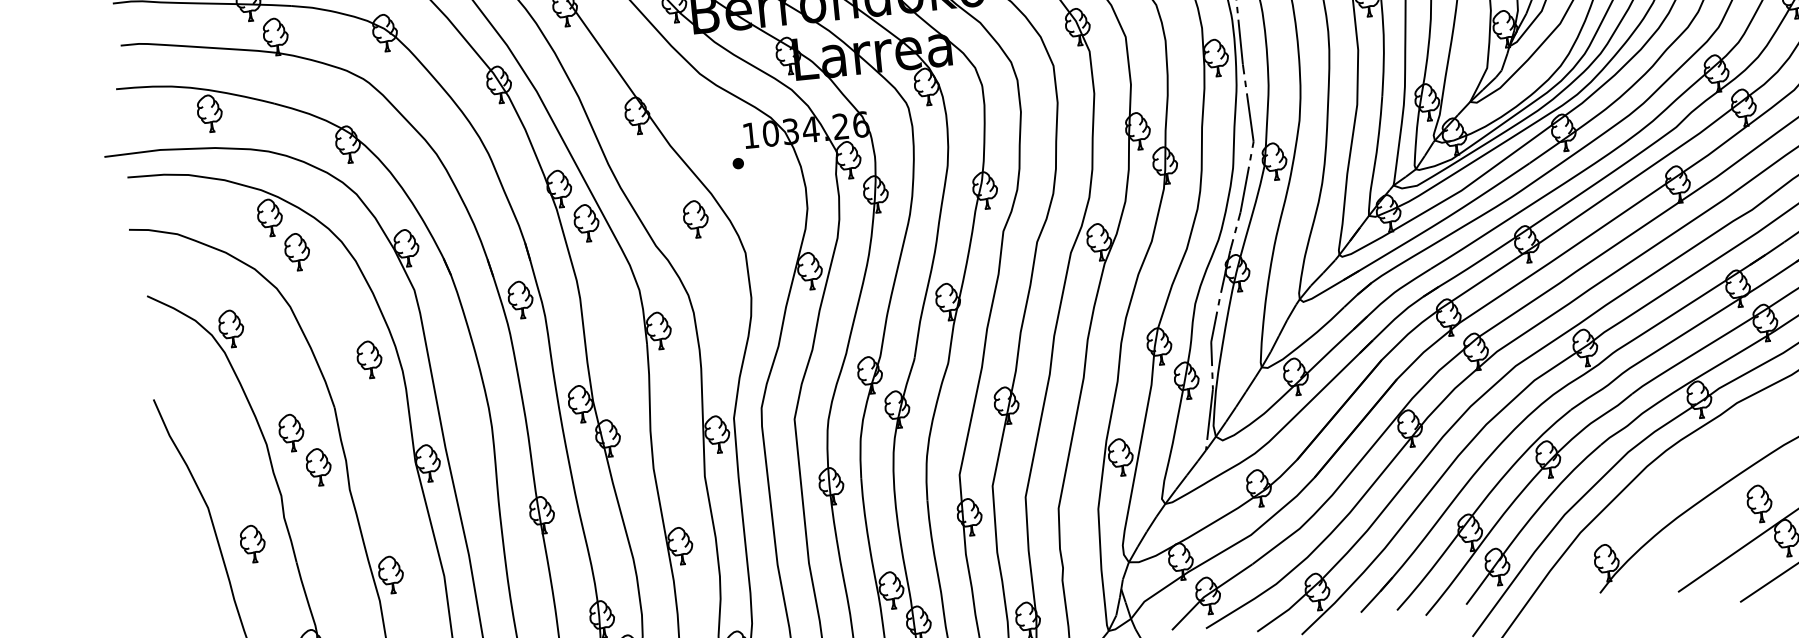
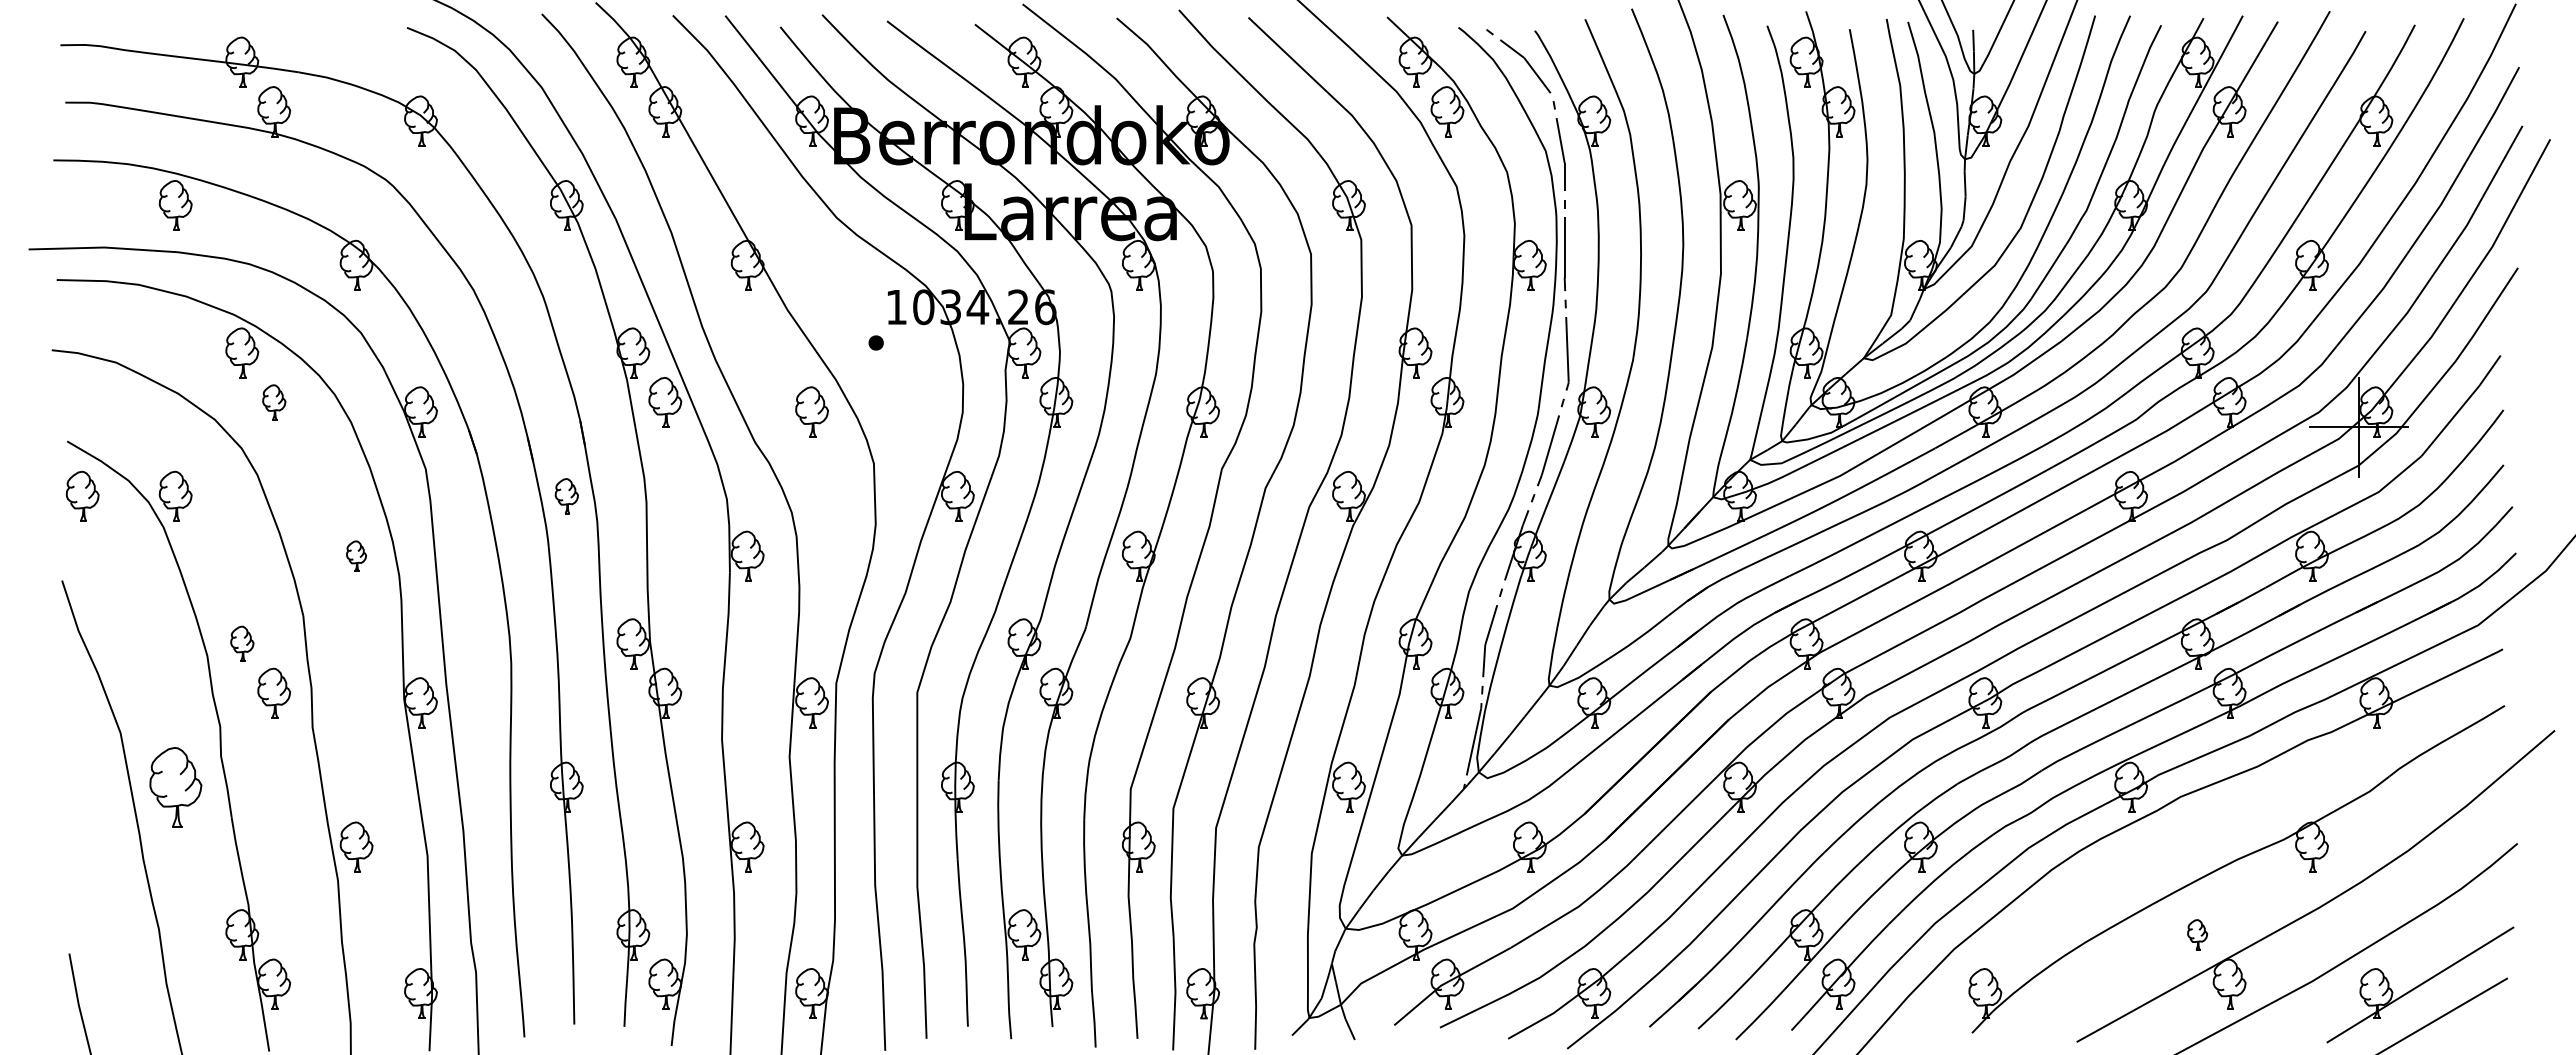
part: (297, 252) -> (274, 402), size x0.7
part: (520, 299) -> (566, 495), size x0.7
part: (162, 335) -> (82, 495), added
part: (369, 359) -> (356, 555), size x0.6
part: (291, 432) -> (242, 643), size x0.7
part: (1759, 503) -> (2197, 934), size x0.6
part: (252, 543) -> (175, 786), size x1.6

